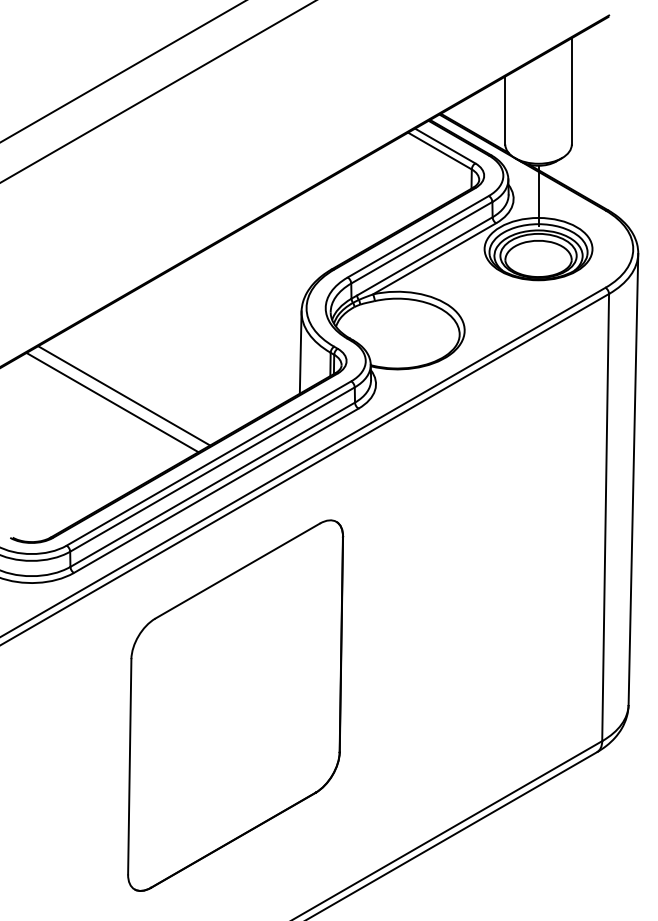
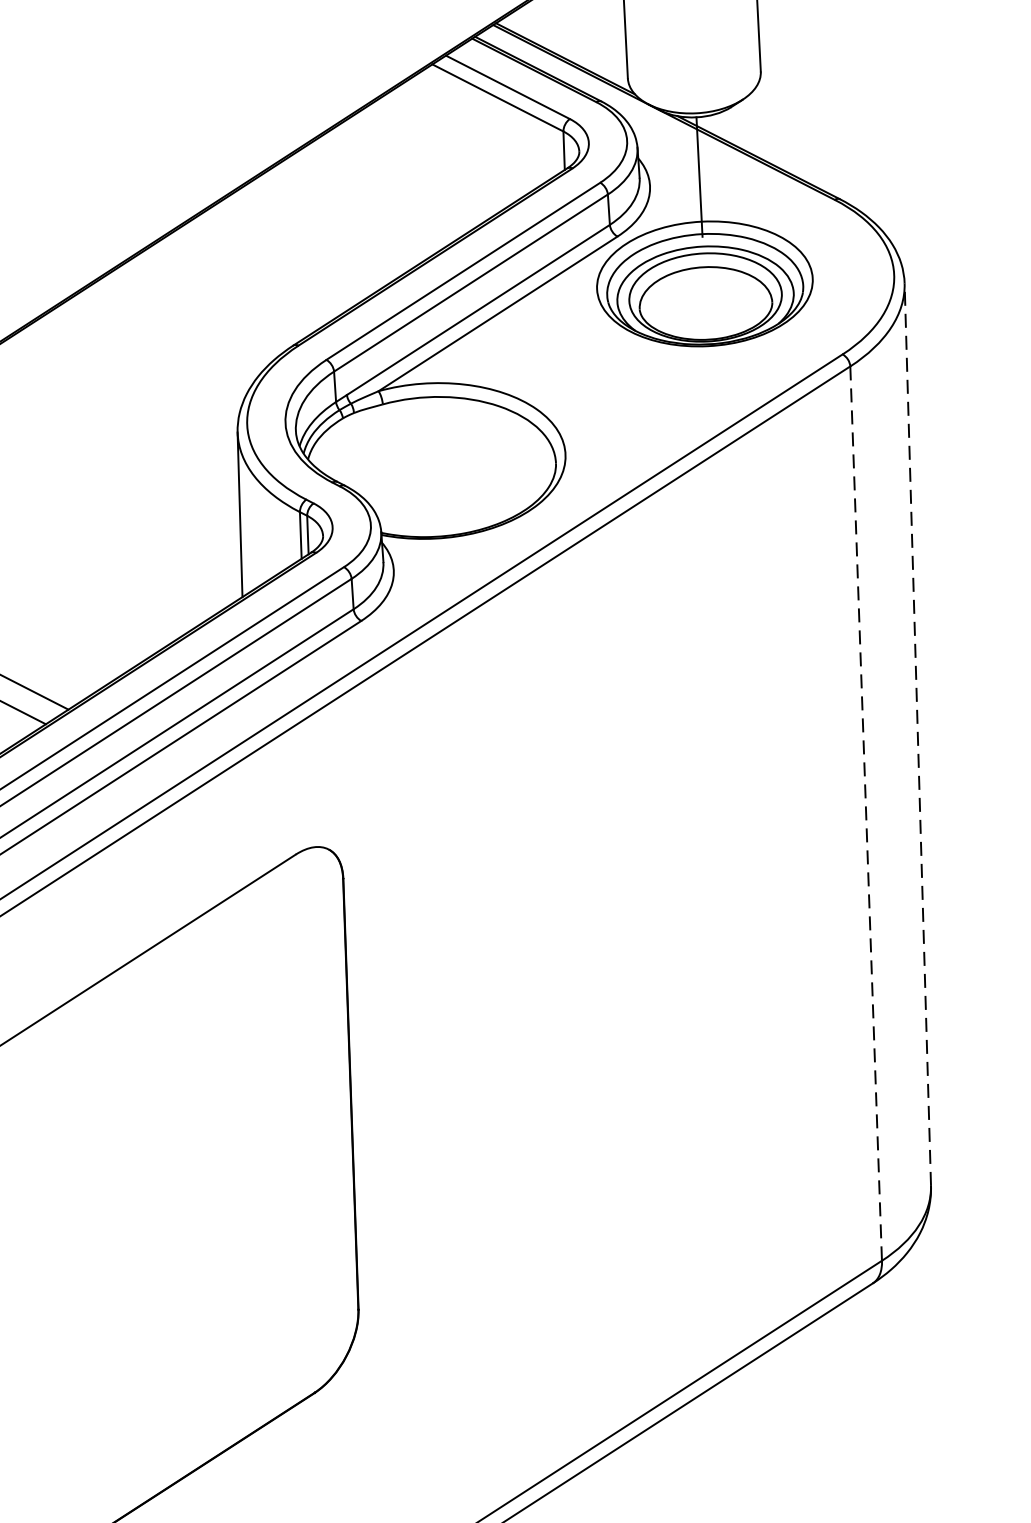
line: (633, 479) -> (917, 734), solid -> dashed
line: (605, 517) -> (865, 813), solid -> dashed

